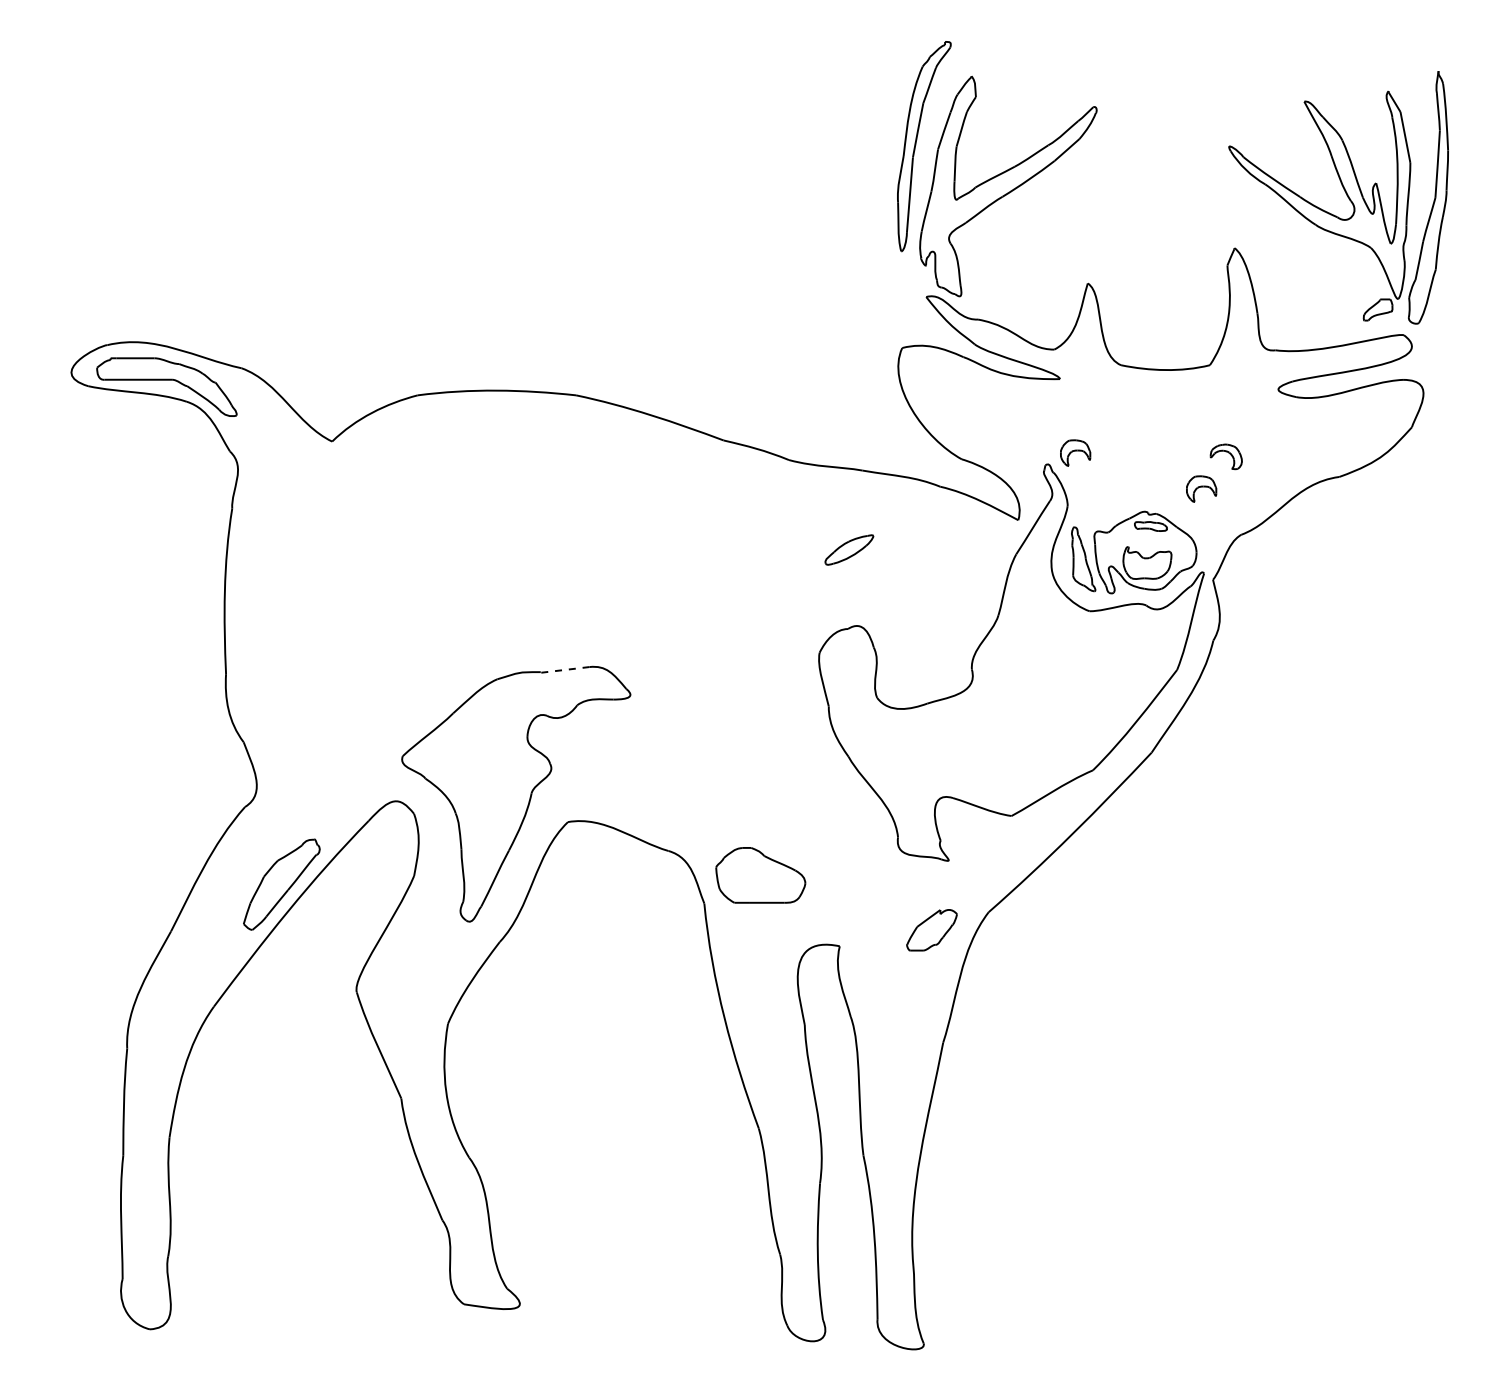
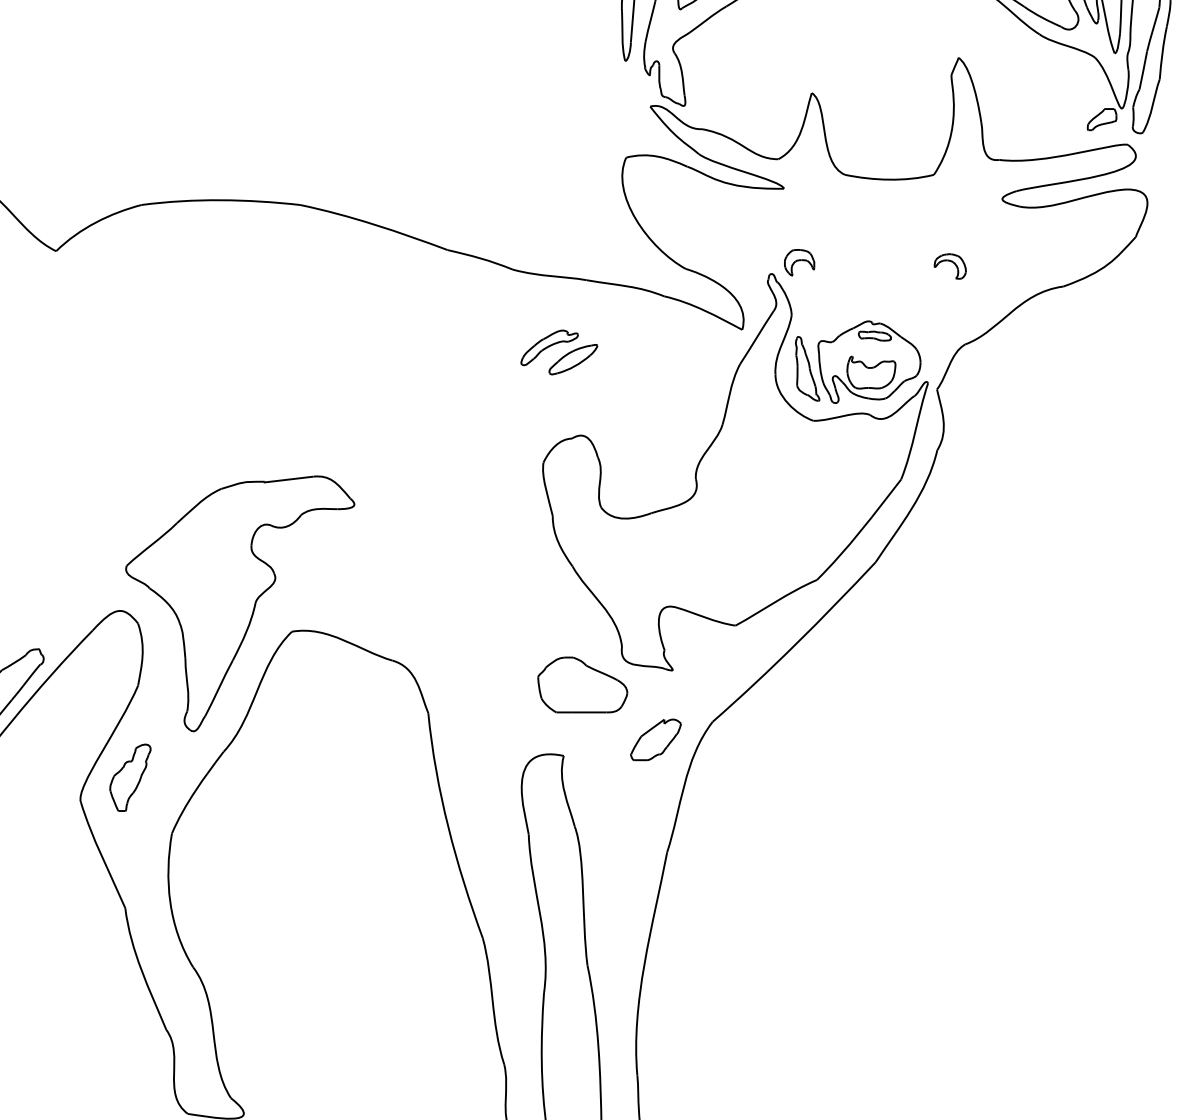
part: (1201, 488) -> (925, 298), removed
part: (825, 538) -> (549, 348), added
line: (564, 670) -> (288, 480), dashed -> solid
part: (760, 875) -> (582, 685), moved
part: (406, 968) -> (130, 778), added

